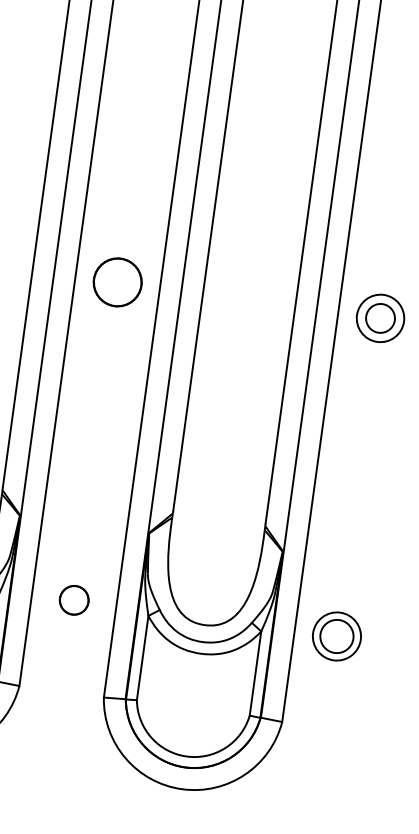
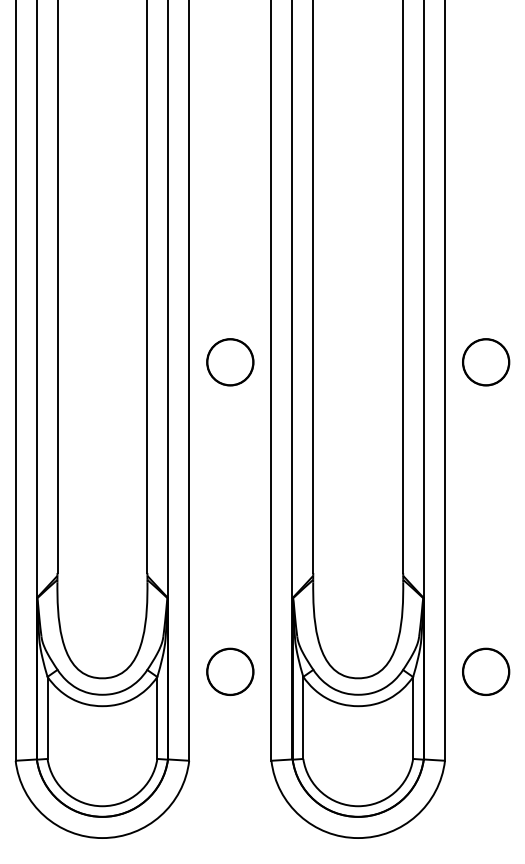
circle: (379, 318) -> (485, 362), size x1.67
circle: (74, 600) -> (230, 671), size x1.67
circle: (336, 635) -> (485, 671), size x1.43

